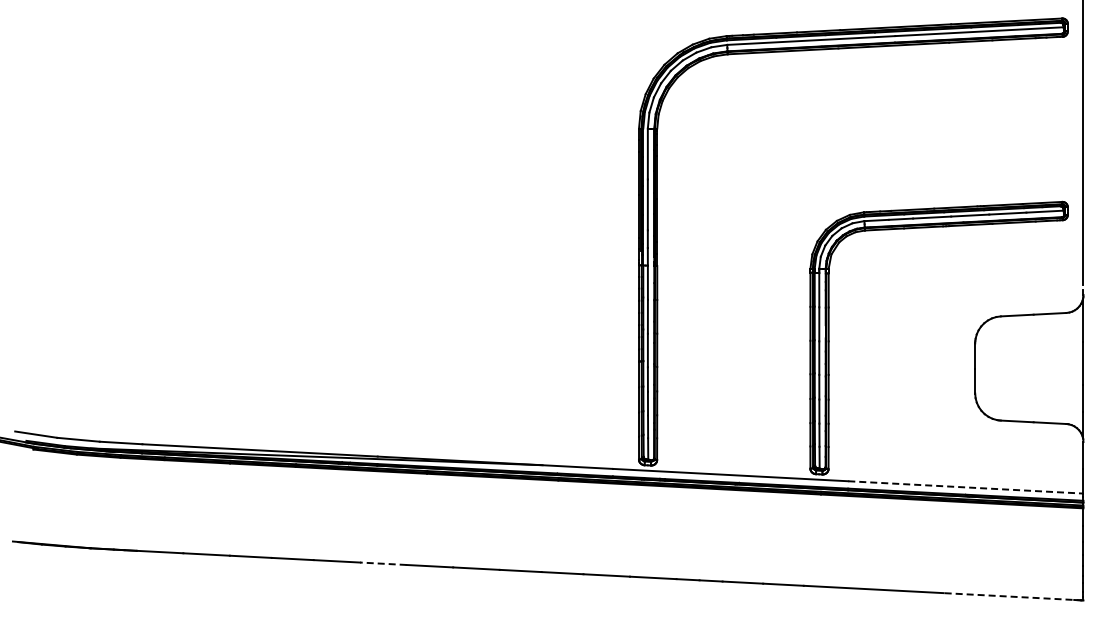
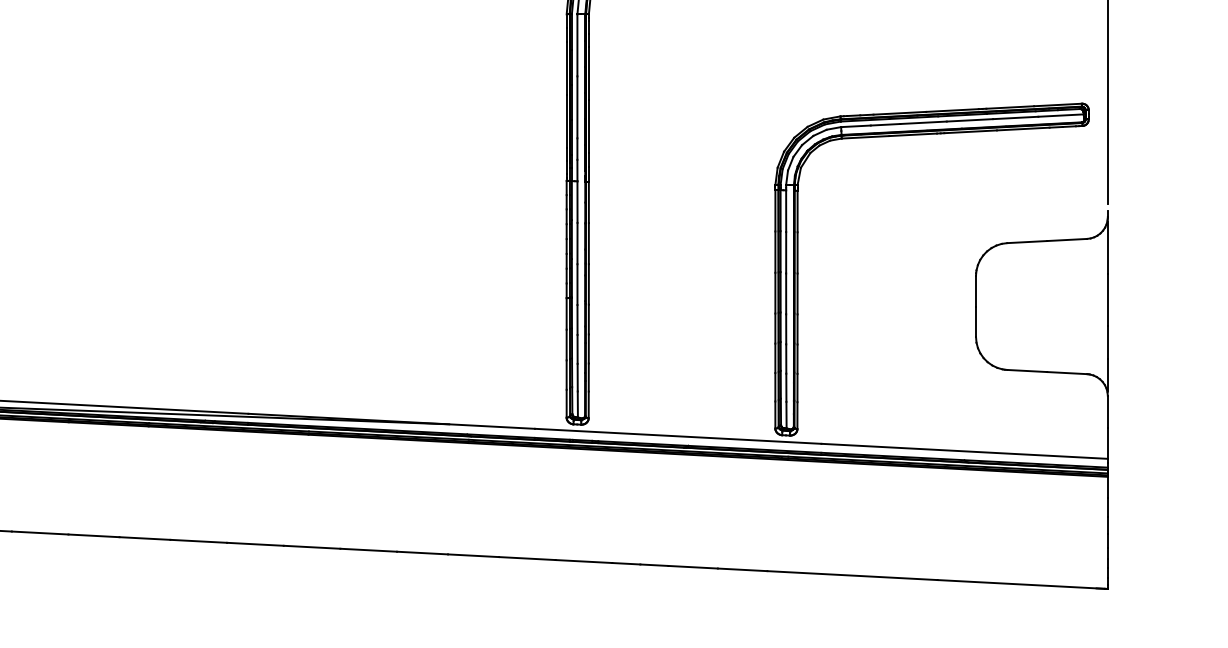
line: (965, 487) -> (964, 451), dashed -> solid
line: (382, 563) -> (254, 543), dashed -> solid
line: (1013, 596) -> (1022, 584), dashed -> solid

